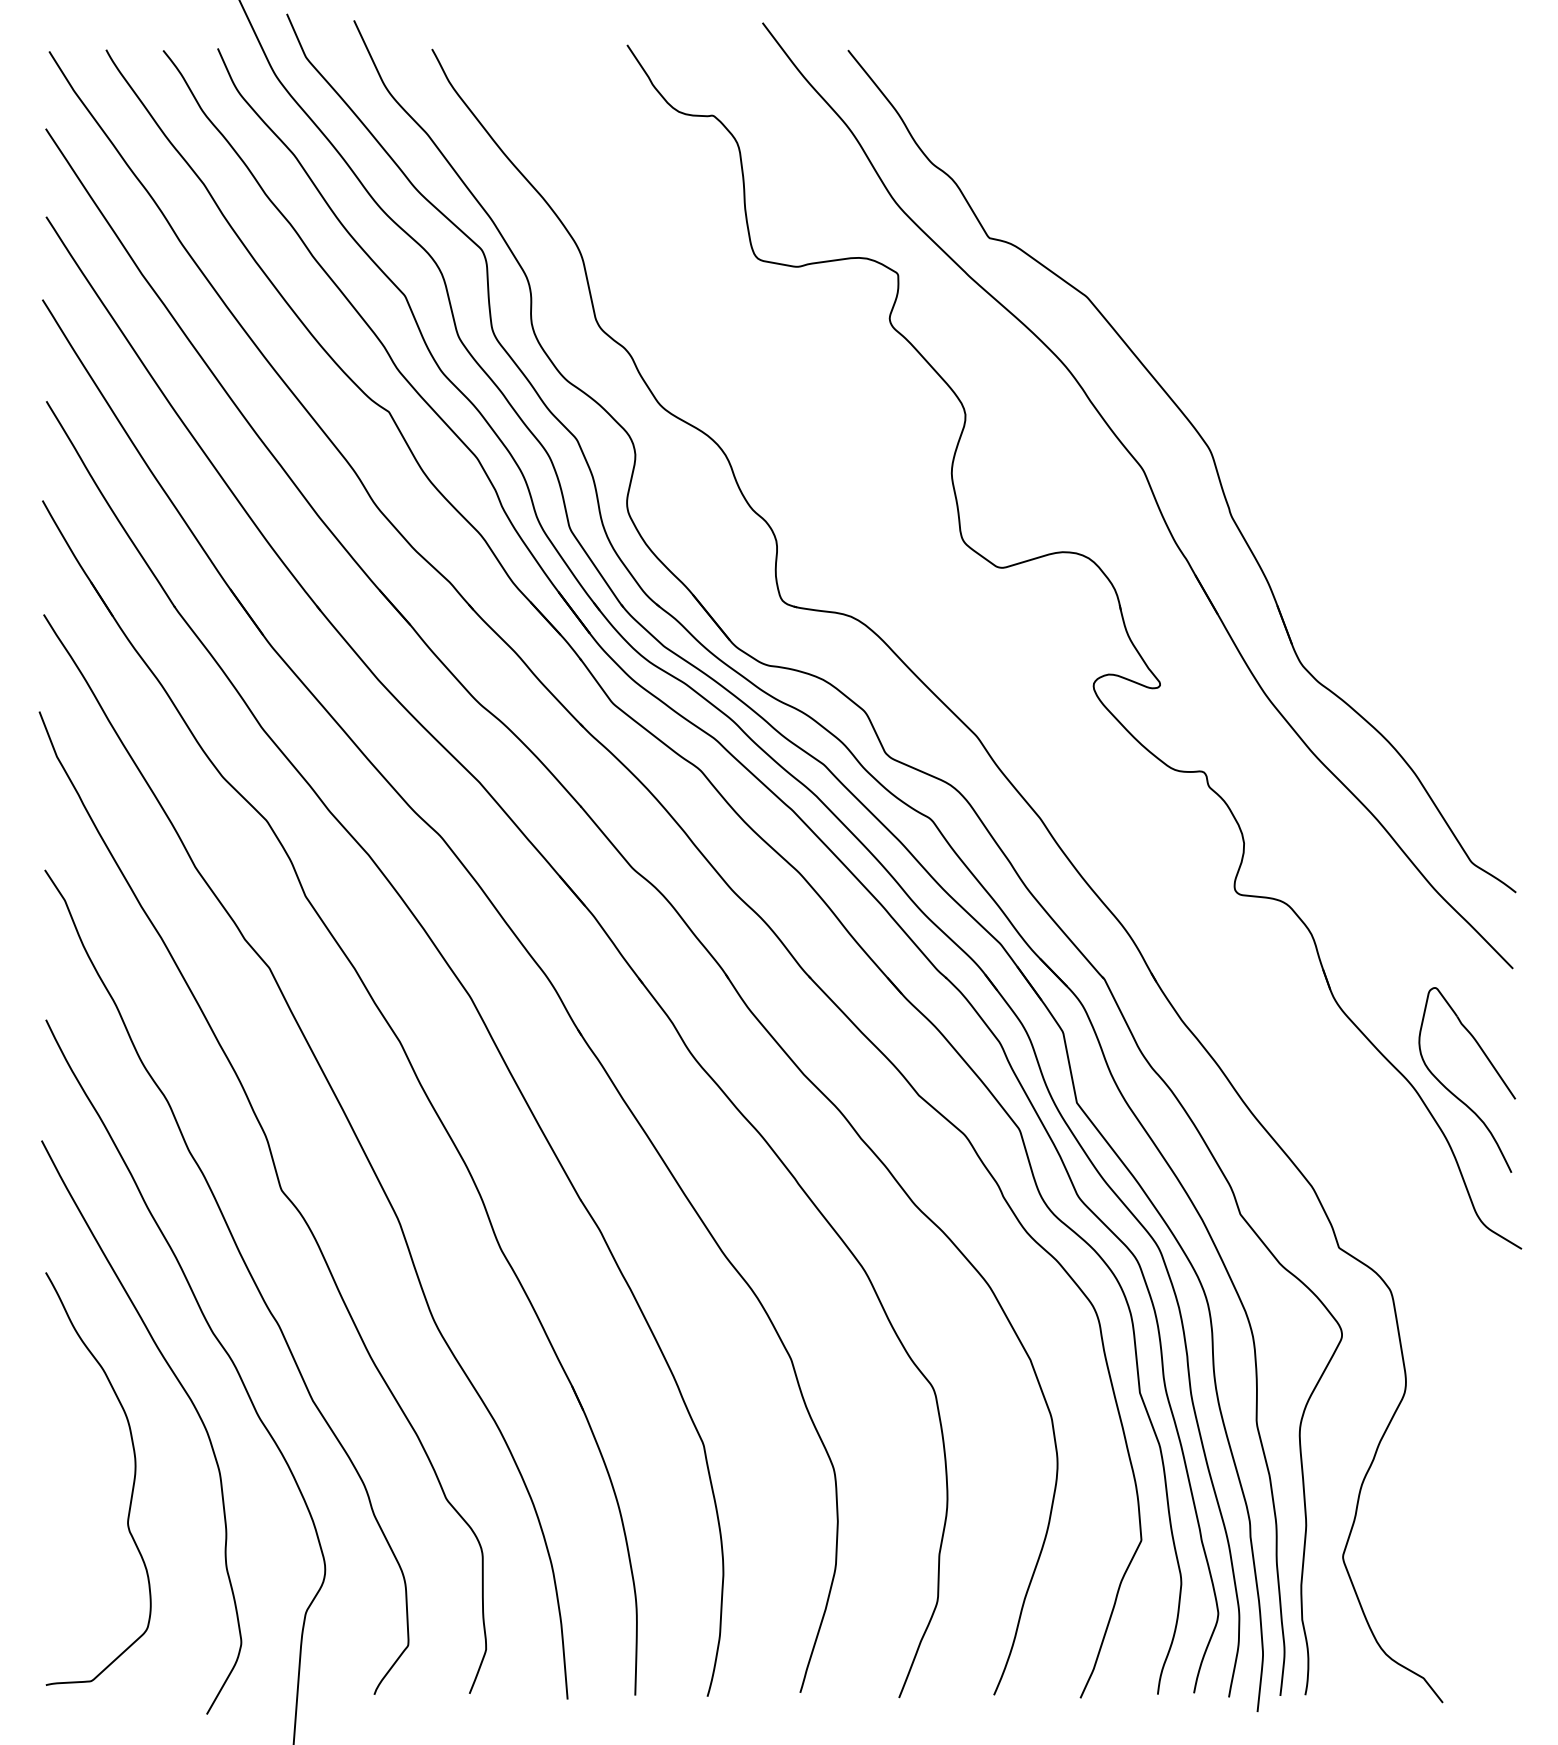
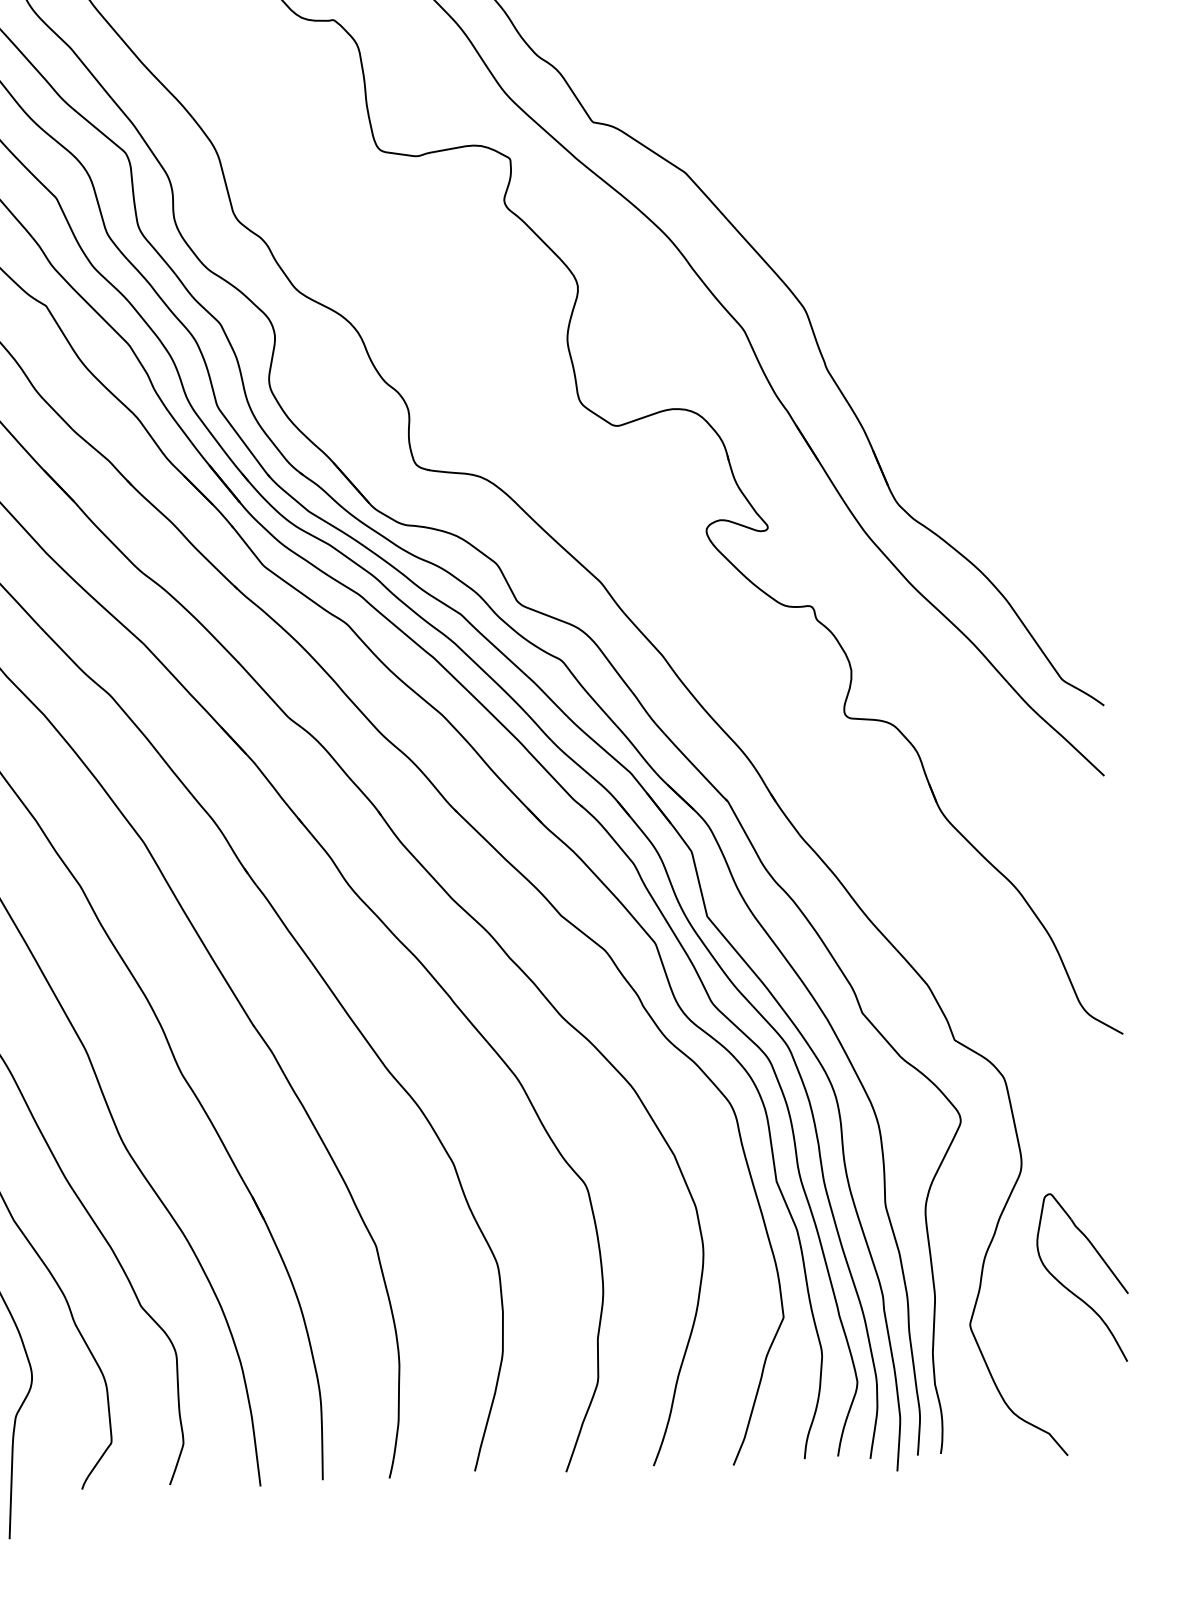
part: (1456, 1095) -> (1073, 1292), moved

